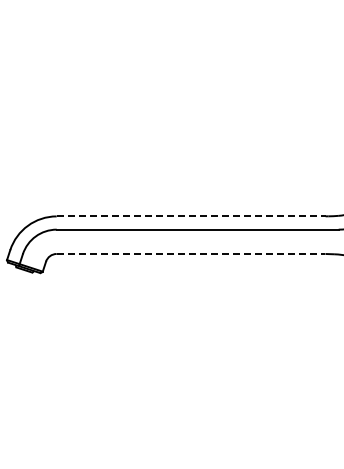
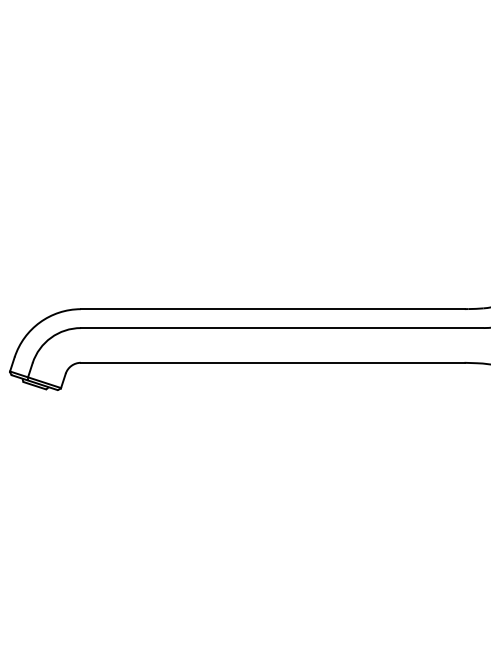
line: (191, 216) -> (273, 309), dashed -> solid
line: (191, 253) -> (273, 362), dashed -> solid

